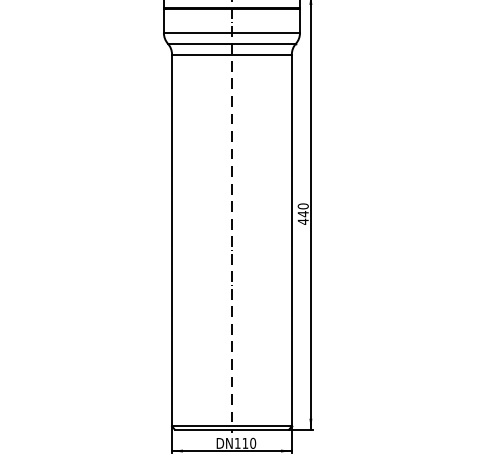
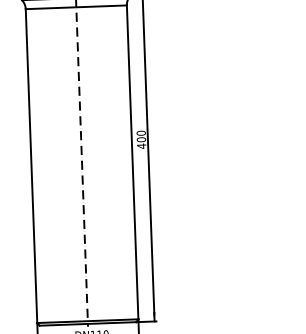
text: (302, 214) -> (140, 140), 440 -> 400

